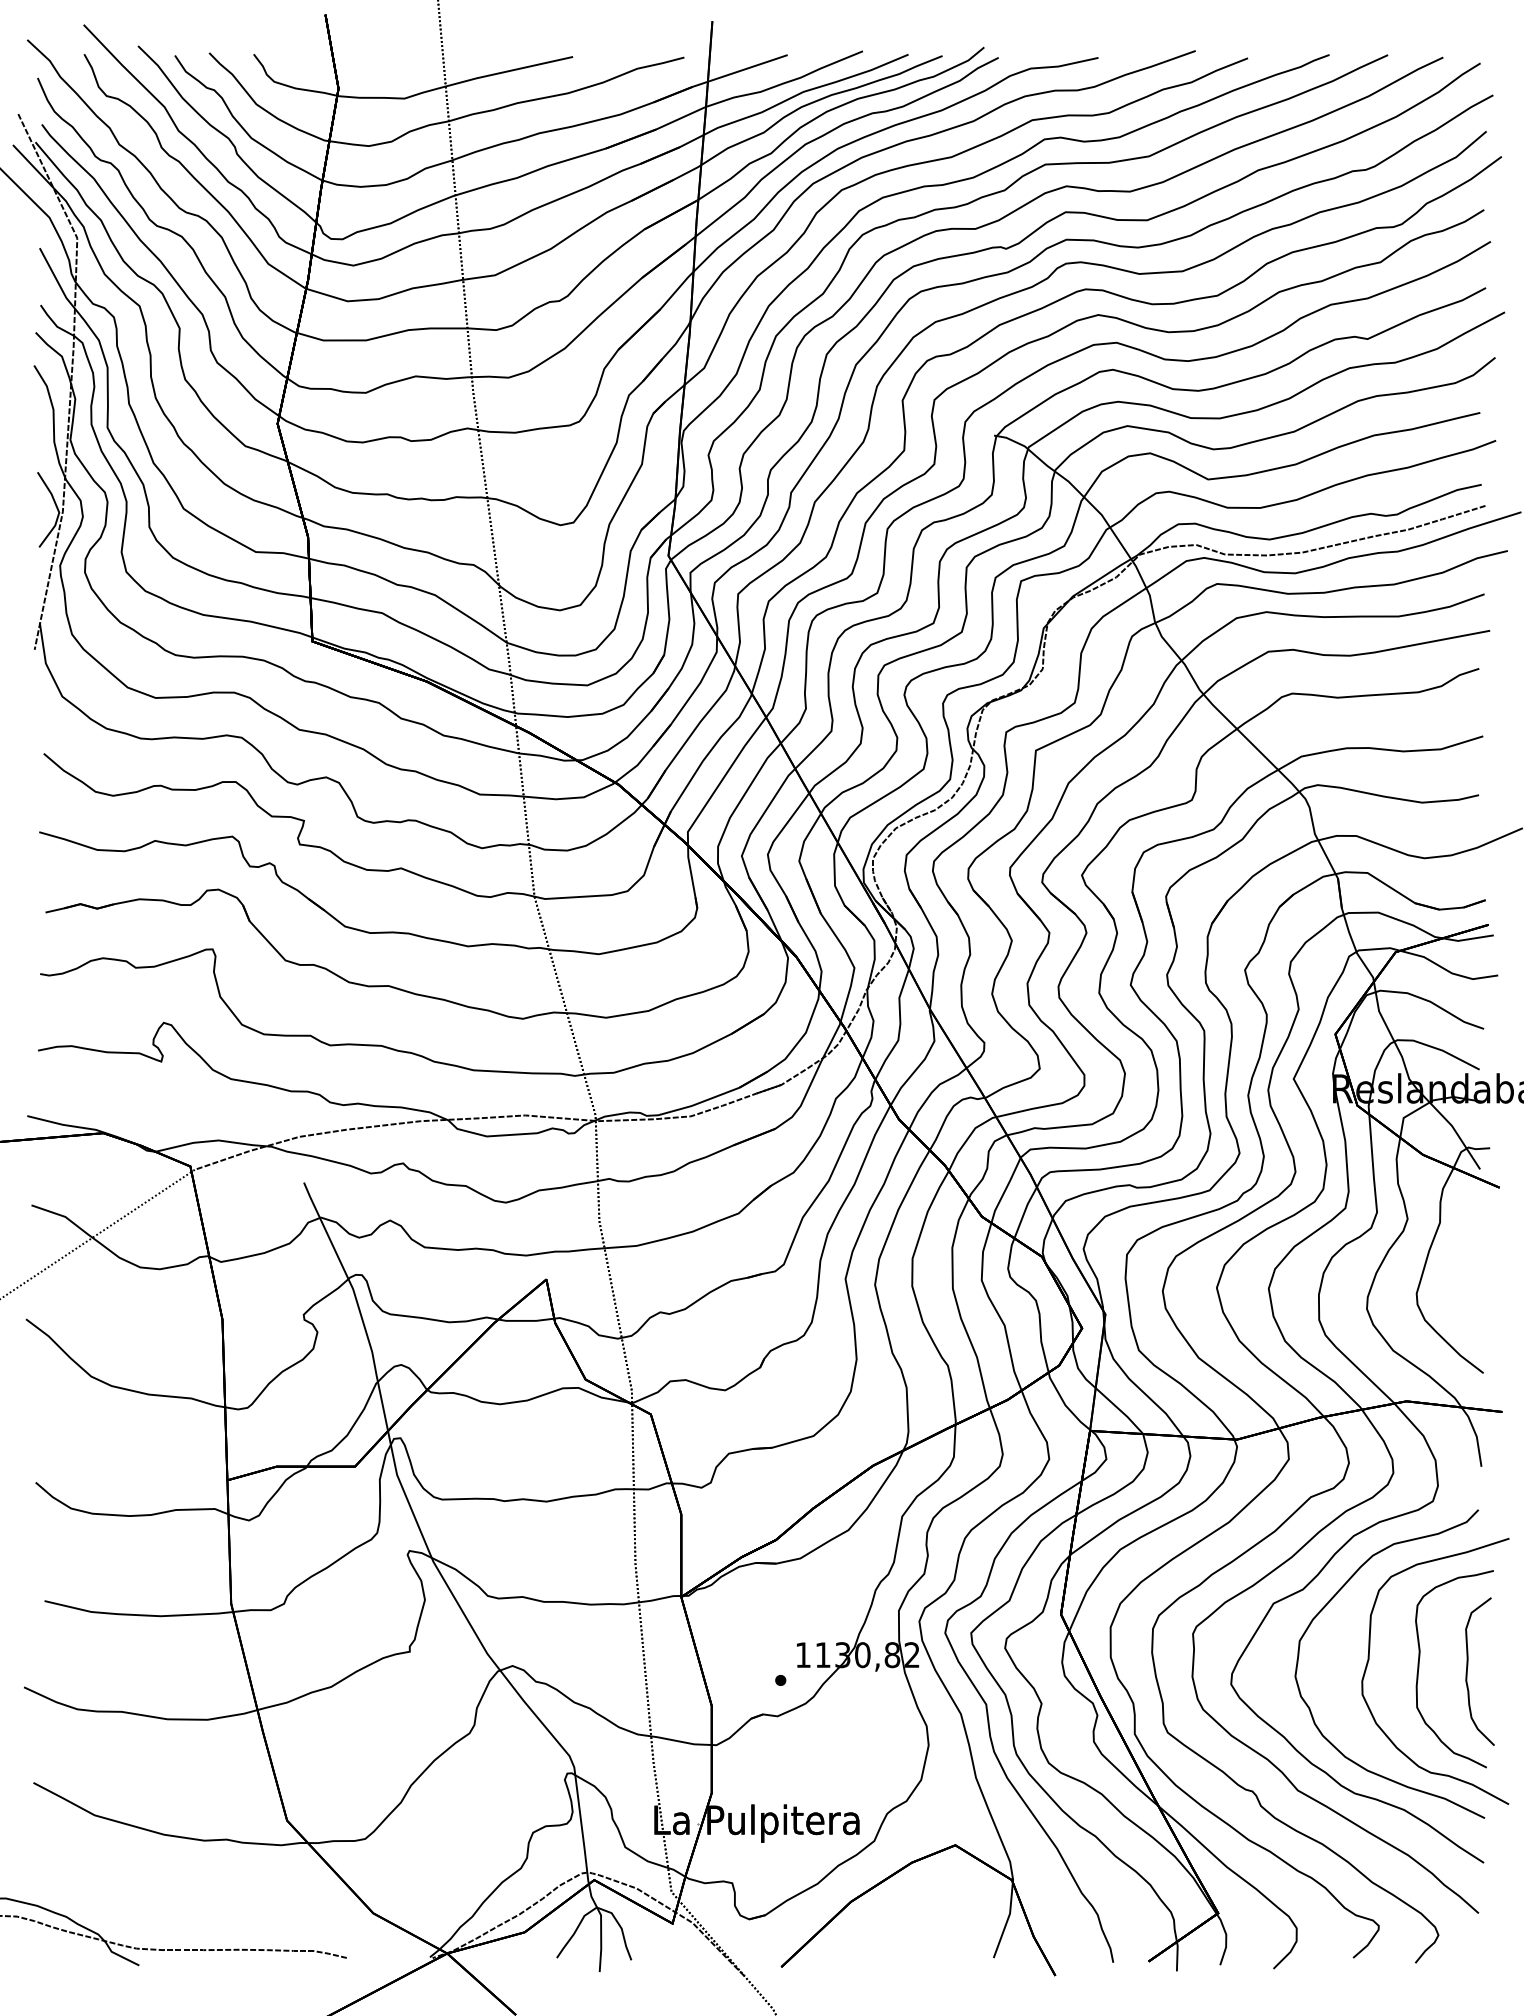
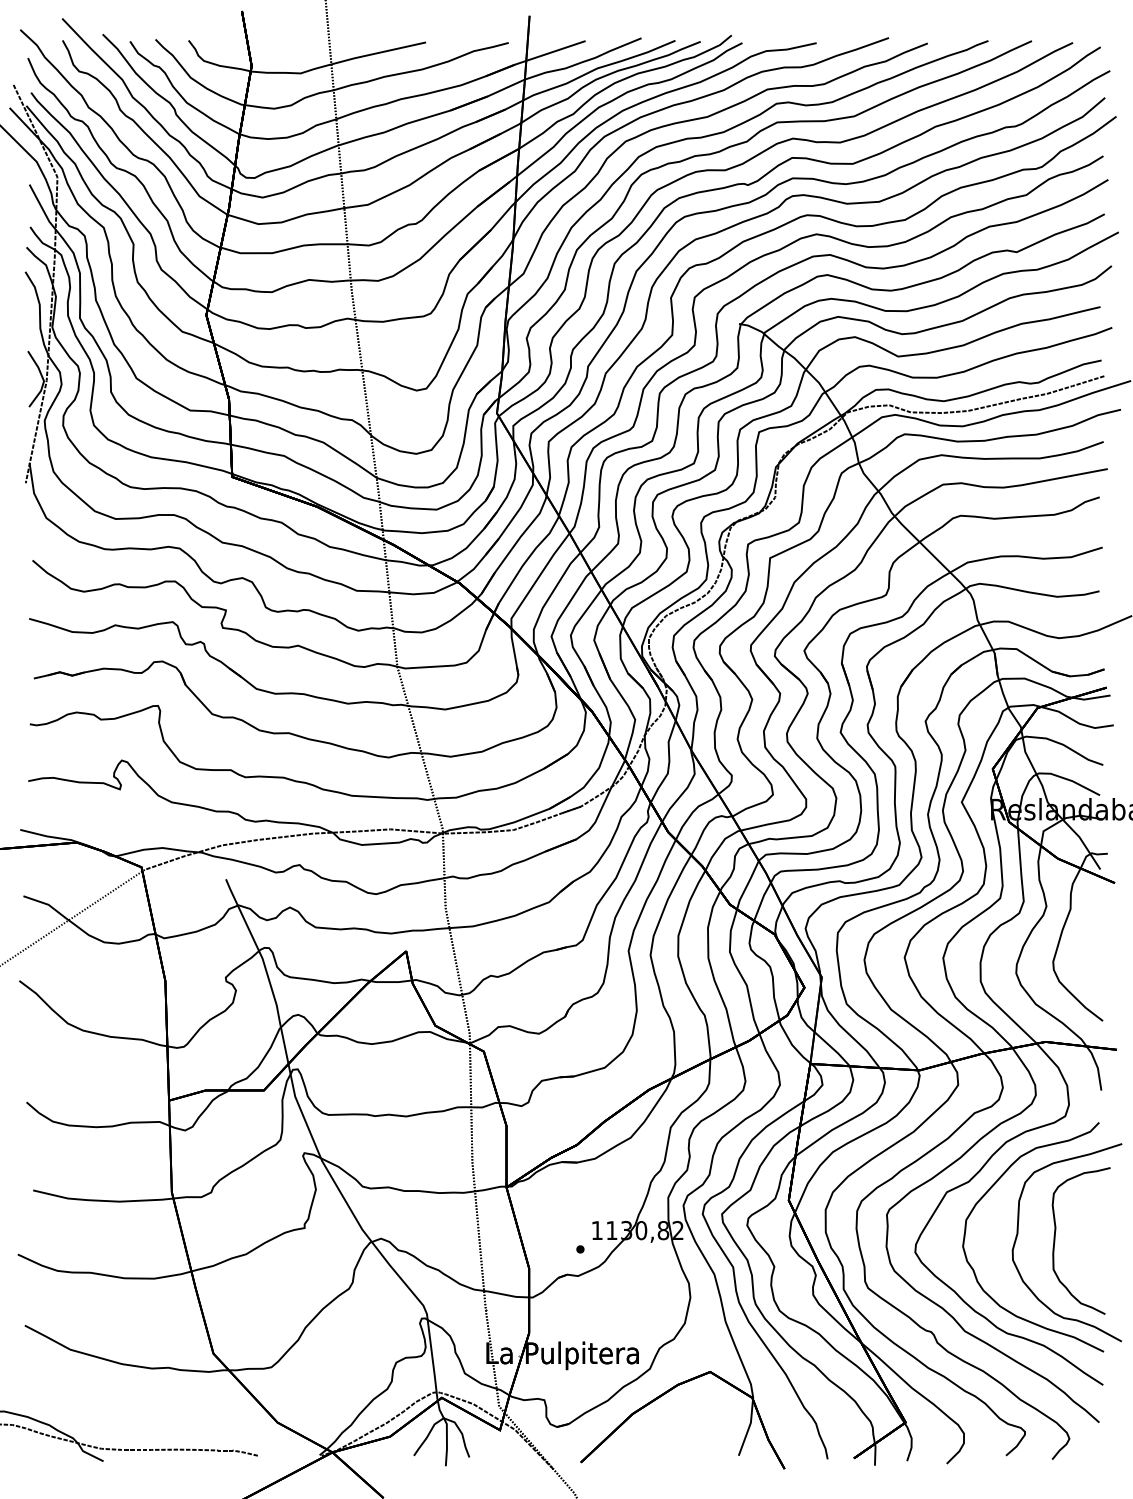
curve: (1468, 1671) -> (1091, 1242), removed

